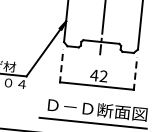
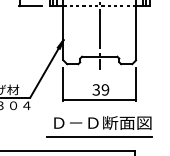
line: (61, 66) -> (63, 84), dashed -> solid
line: (135, 74) -> (136, 84), dashed -> solid
text: (98, 75) -> (100, 89), 42 -> 39

